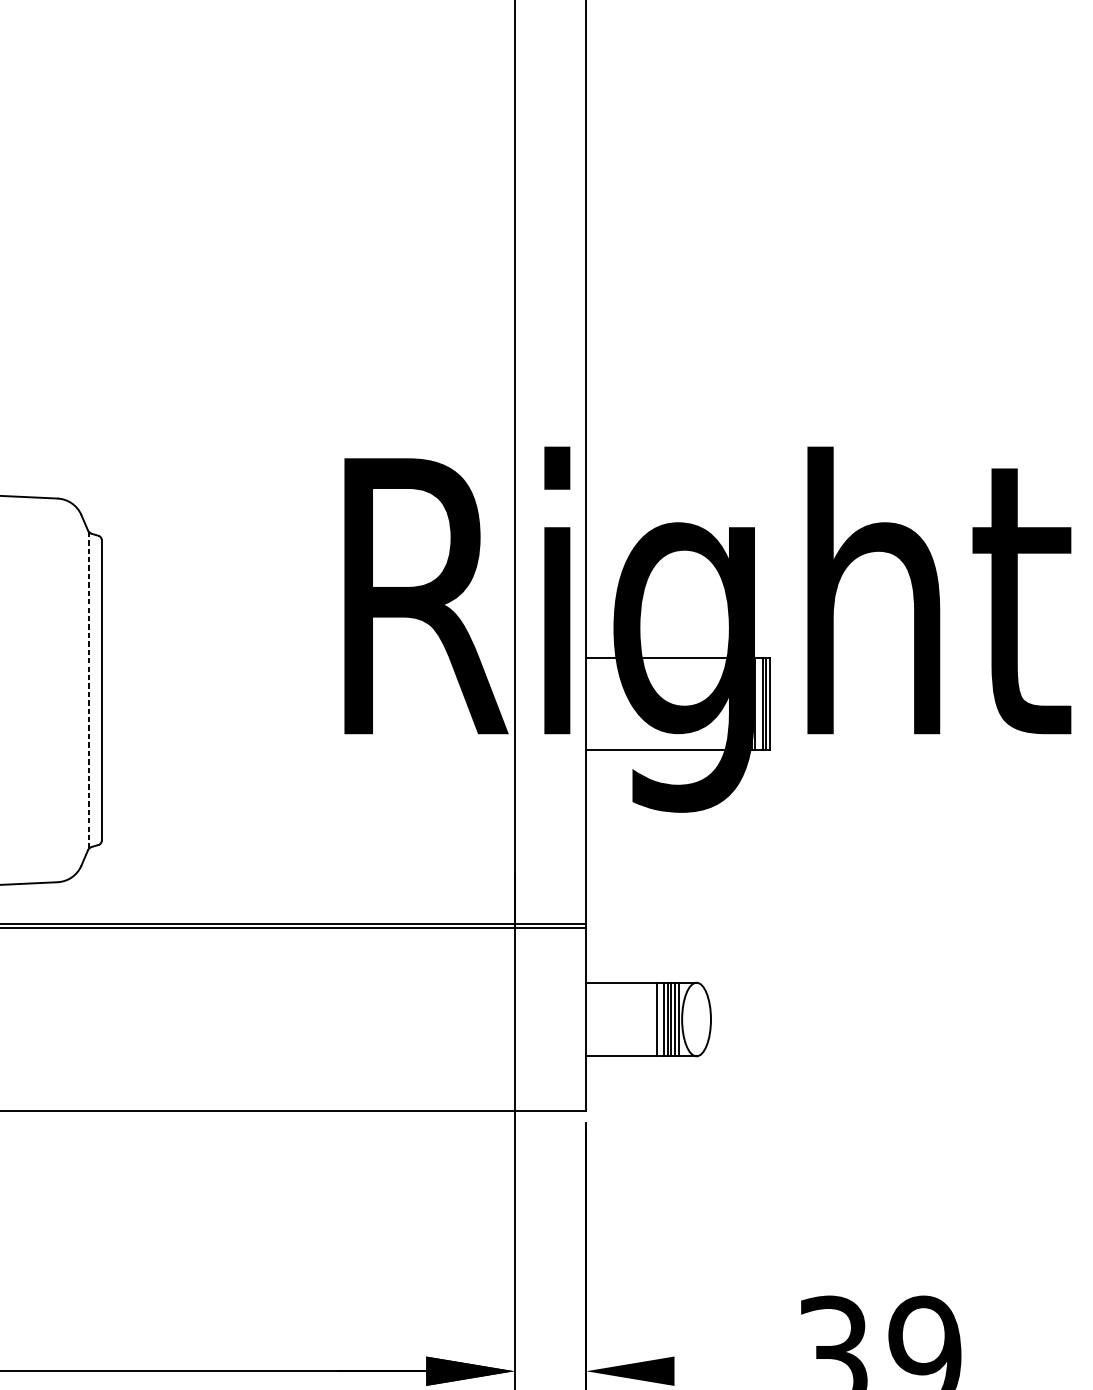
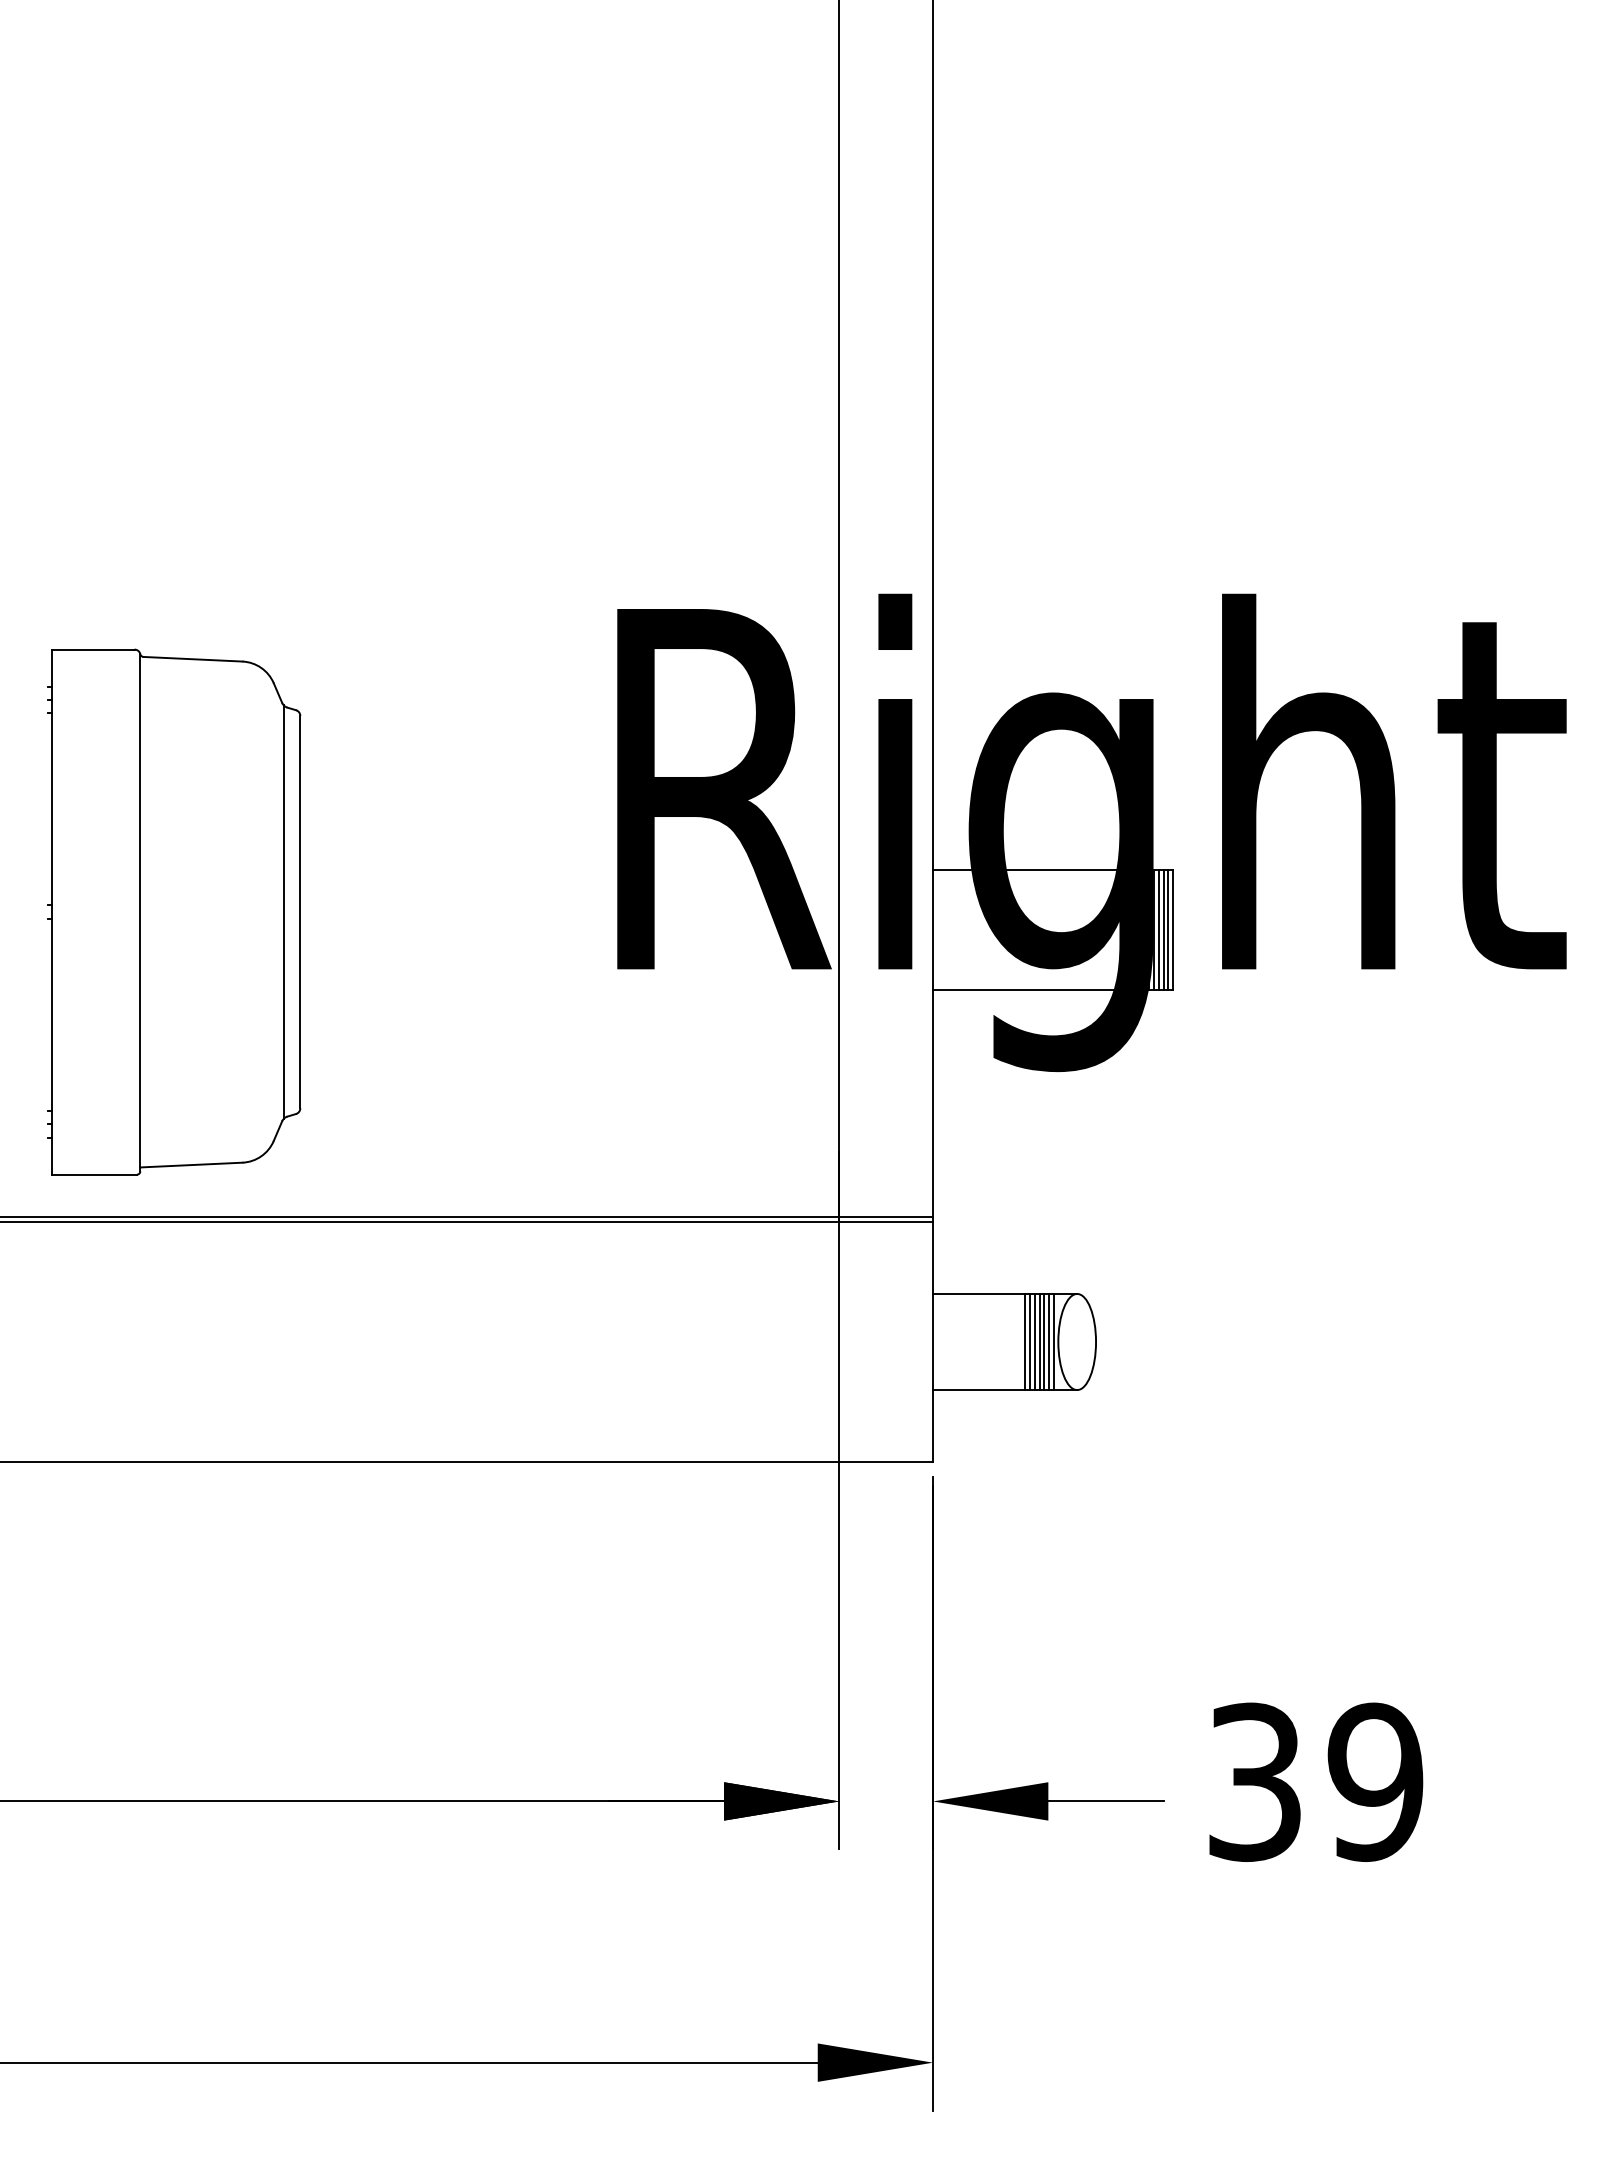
line: (88, 690) -> (283, 912), dashed -> solid
line: (758, 704) -> (1158, 930), added
line: (660, 1019) -> (1029, 1341), added
line: (718, 1371) -> (1105, 1801), added

